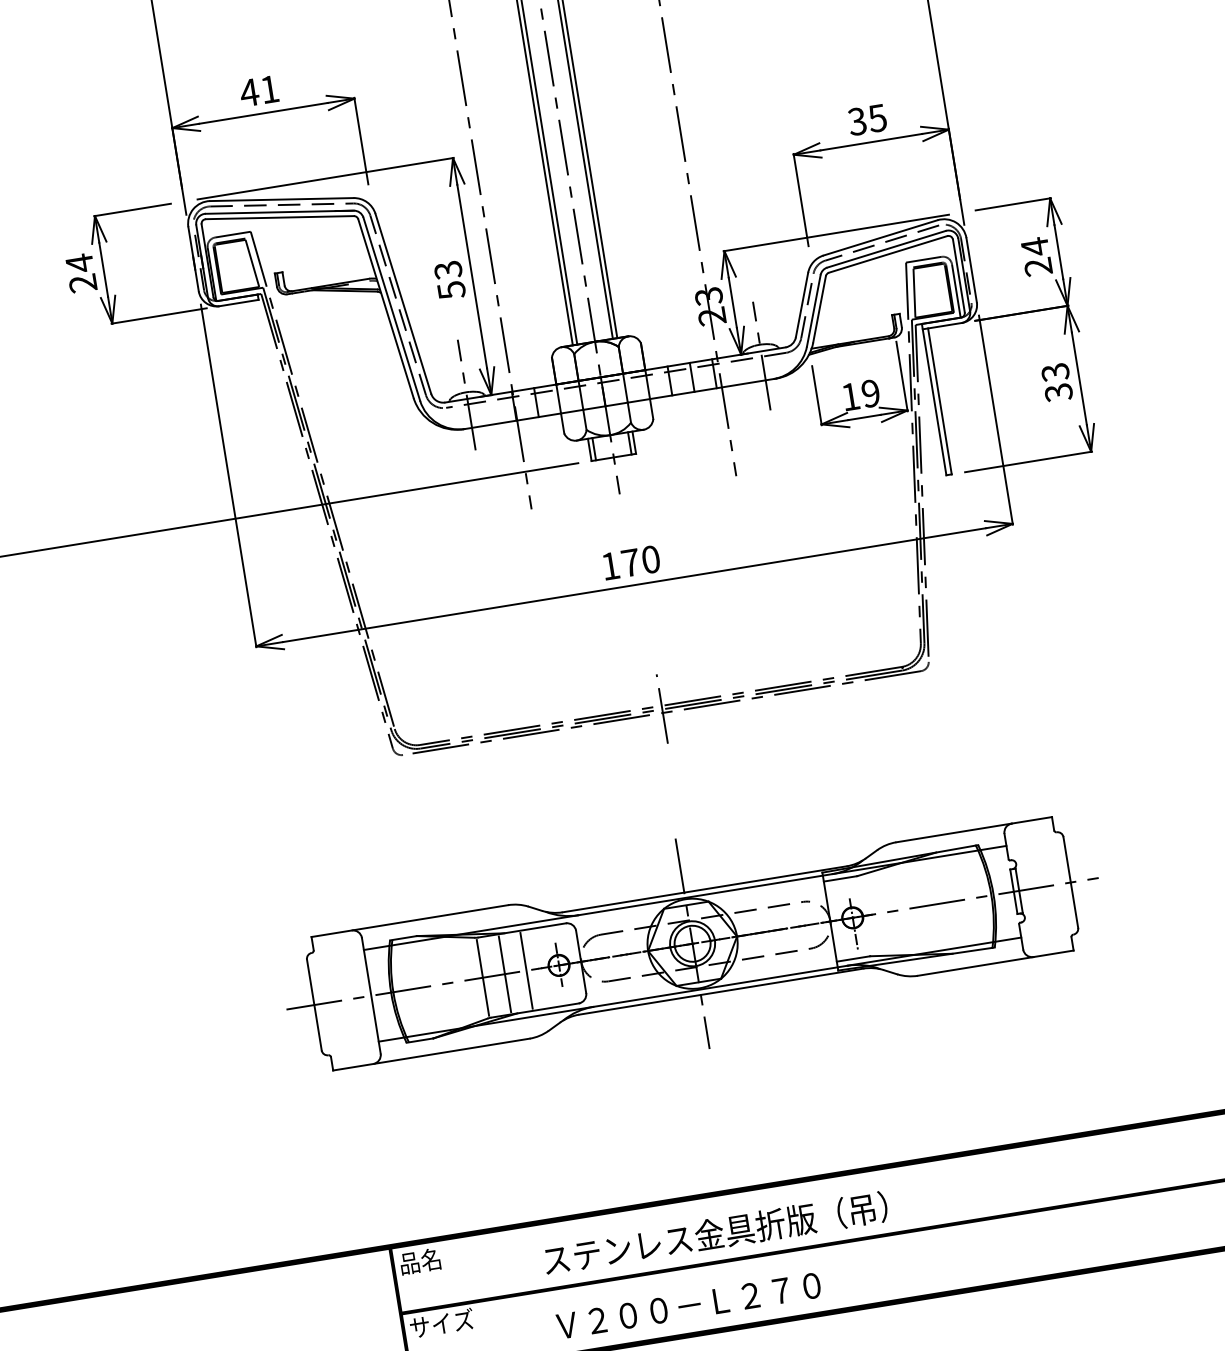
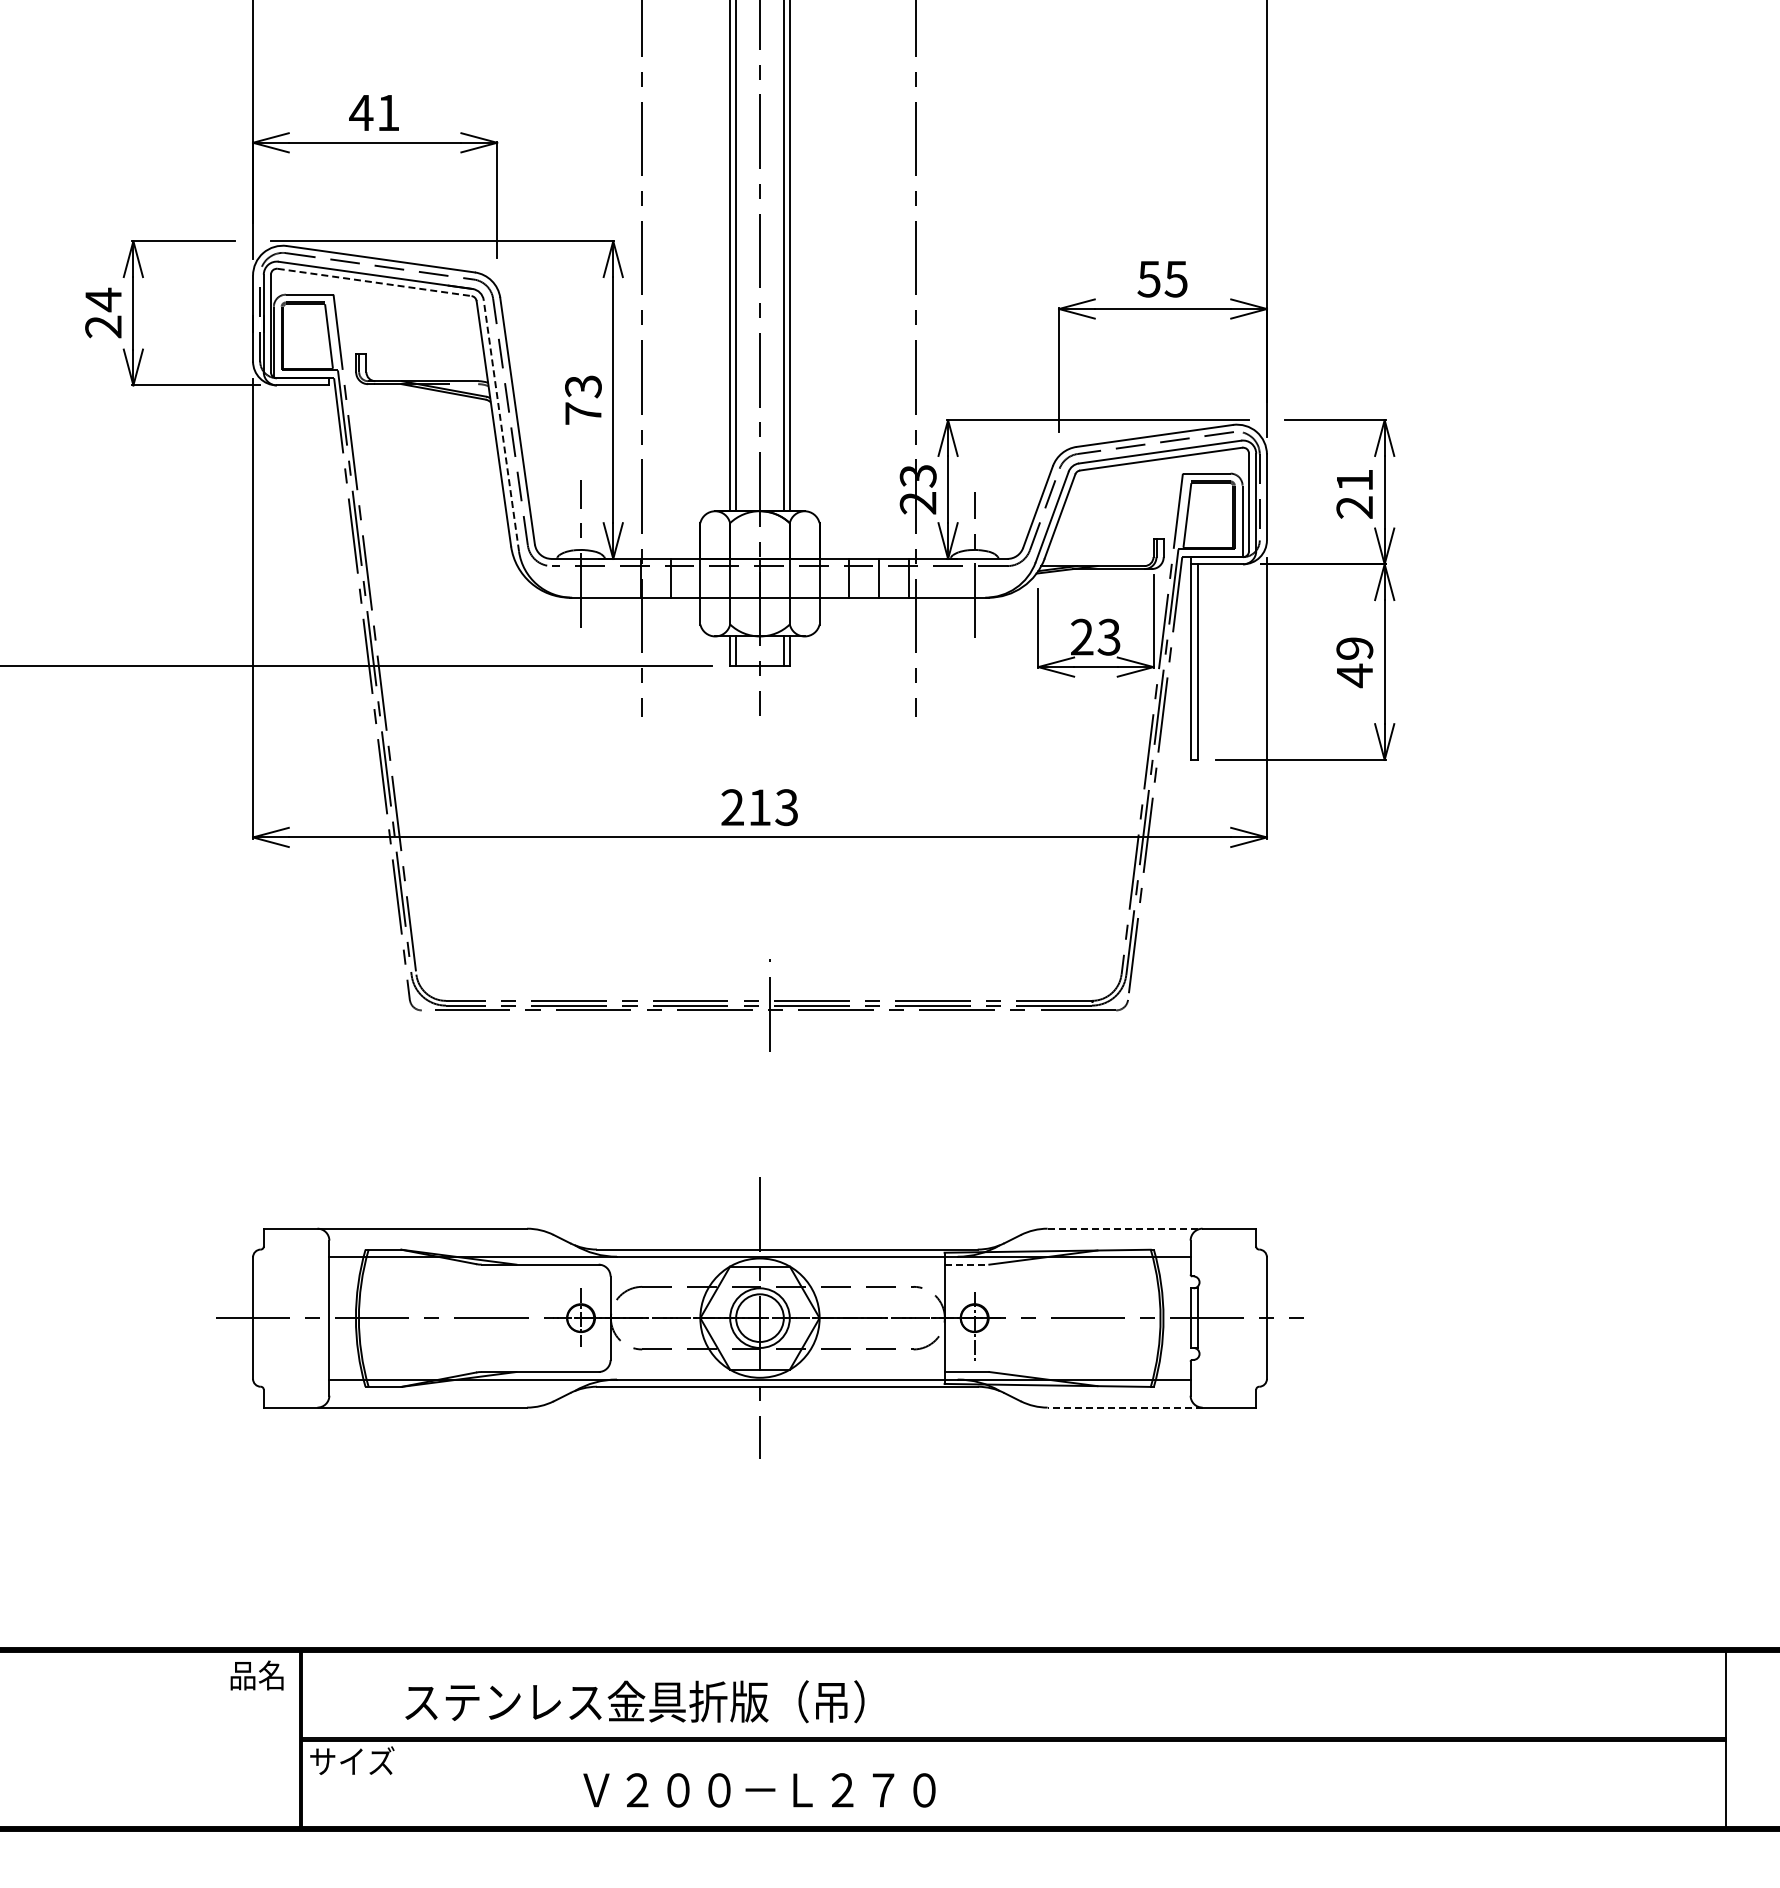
text: (856, 121) -> (1148, 278), 35 -> 55
line: (279, 217) -> (374, 282), solid -> dashed
text: (1034, 246) -> (1354, 480), 24 -> 21
text: (451, 290) -> (583, 413), 53 -> 73
line: (391, 309) -> (501, 425), solid -> dashed
text: (1056, 382) -> (1354, 662), 33 -> 49
text: (860, 394) -> (1095, 636), 19 -> 23
text: (630, 562) -> (759, 807), 170 -> 213
line: (954, 832) -> (1125, 1228), solid -> dashed
line: (840, 878) -> (967, 1264), solid -> dashed
line: (975, 966) -> (1124, 1407), solid -> dashed
line: (526, 970) -> (537, 1318), removed
line: (505, 974) -> (508, 1318), removed
line: (482, 978) -> (478, 1318), removed
text: (715, 1233) -> (634, 1701), moved
text: (419, 1261) -> (256, 1675), moved
text: (688, 1306) -> (759, 1790), moved

